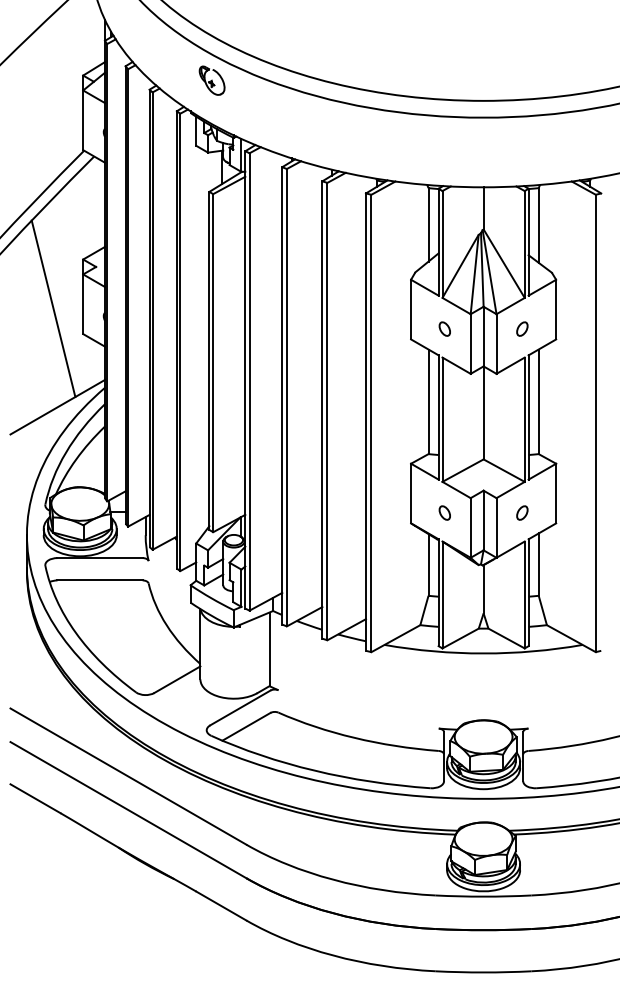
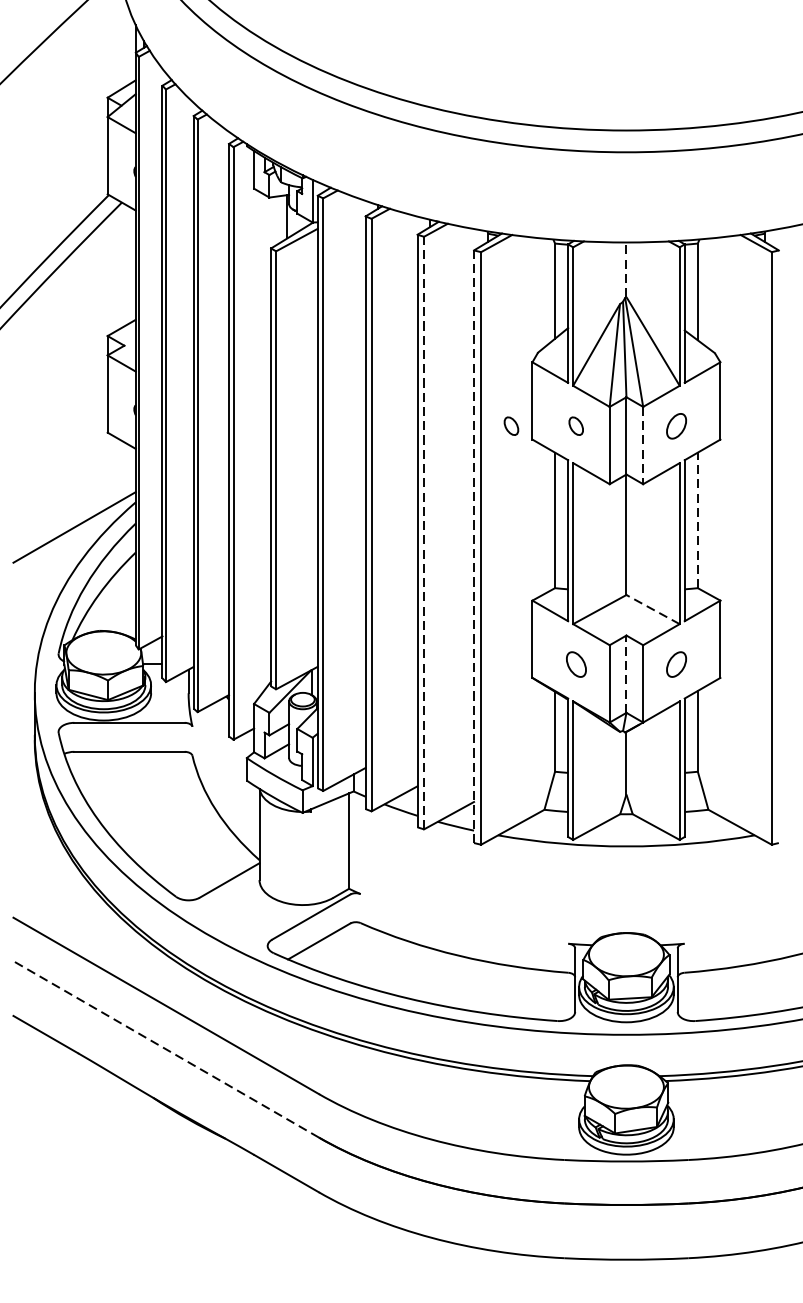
part: (211, 80) -> (273, 104), removed
line: (483, 207) -> (626, 268), solid -> dashed
line: (53, 308) -> (69, 399), removed
part: (394, 328) -> (510, 425), added
part: (522, 328) -> (676, 425), size x1.4
line: (496, 344) -> (643, 446), solid -> dashed
line: (538, 401) -> (697, 519), solid -> dashed
line: (327, 411) -> (424, 532), solid -> dashed
line: (365, 422) -> (473, 547), solid -> dashed
line: (503, 470) -> (652, 609), solid -> dashed
part: (444, 512) -> (575, 663), size x1.4
part: (522, 512) -> (676, 663), size x1.4
line: (483, 520) -> (626, 674), solid -> dashed
line: (127, 809) -> (165, 1048), solid -> dashed

